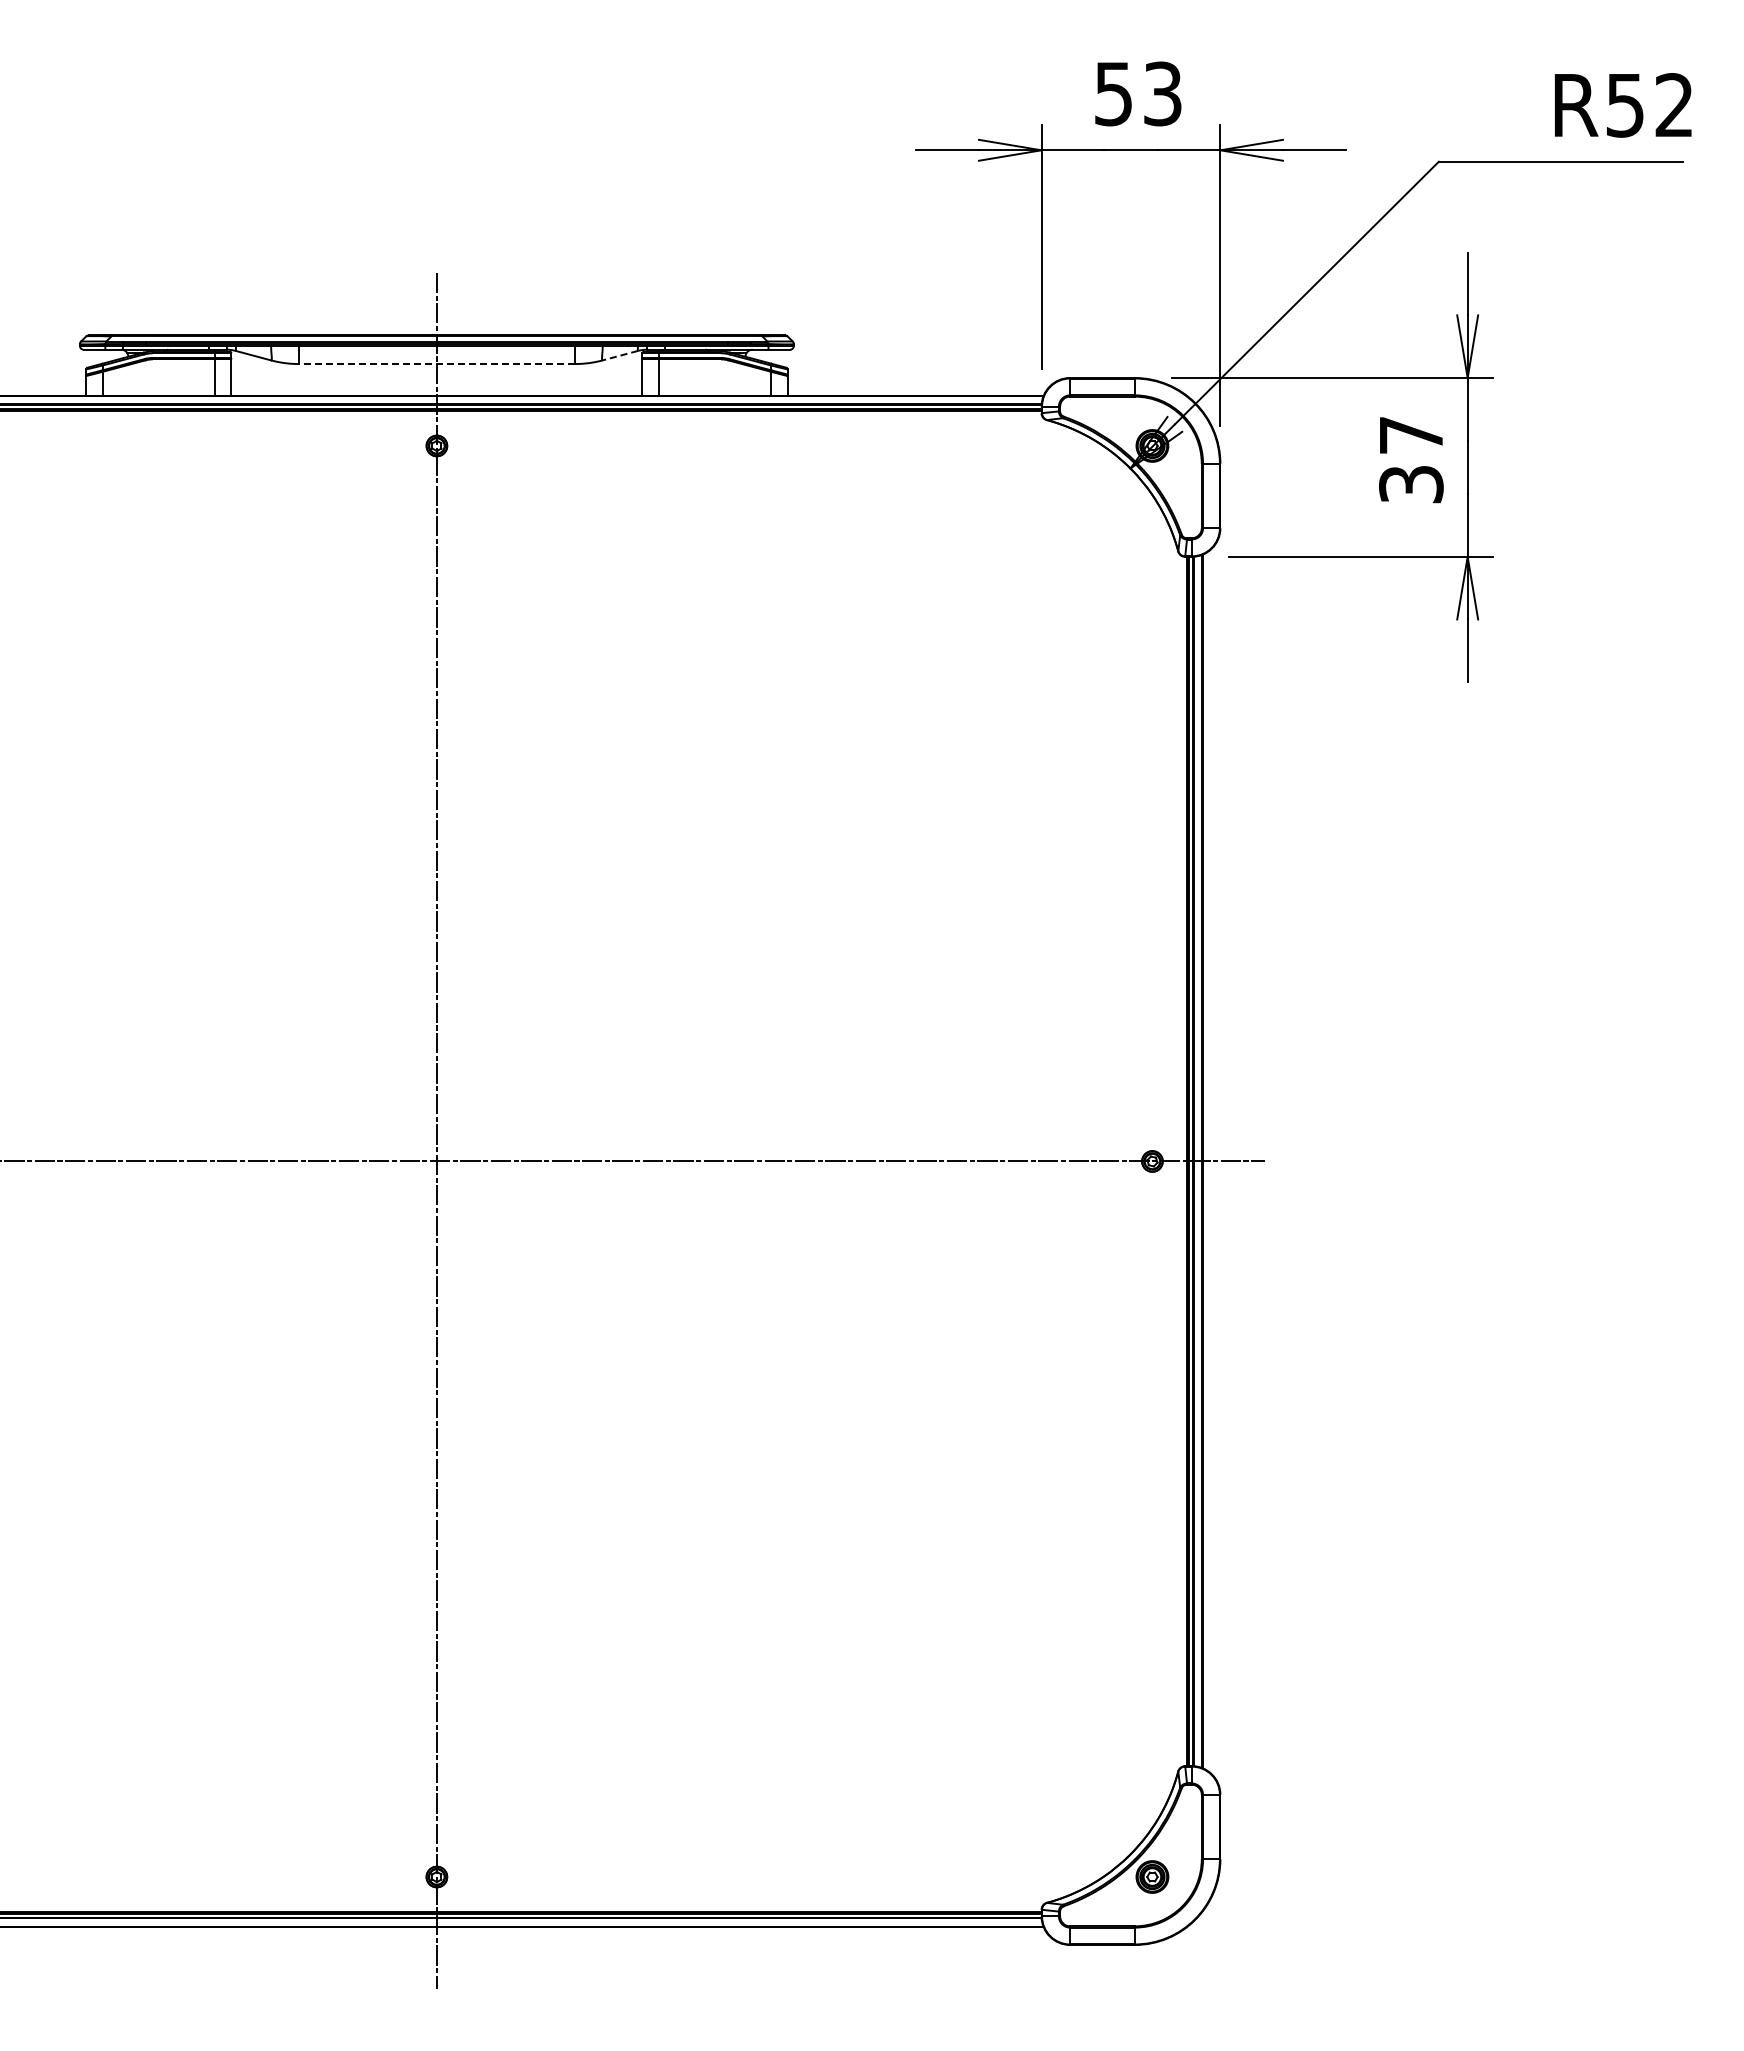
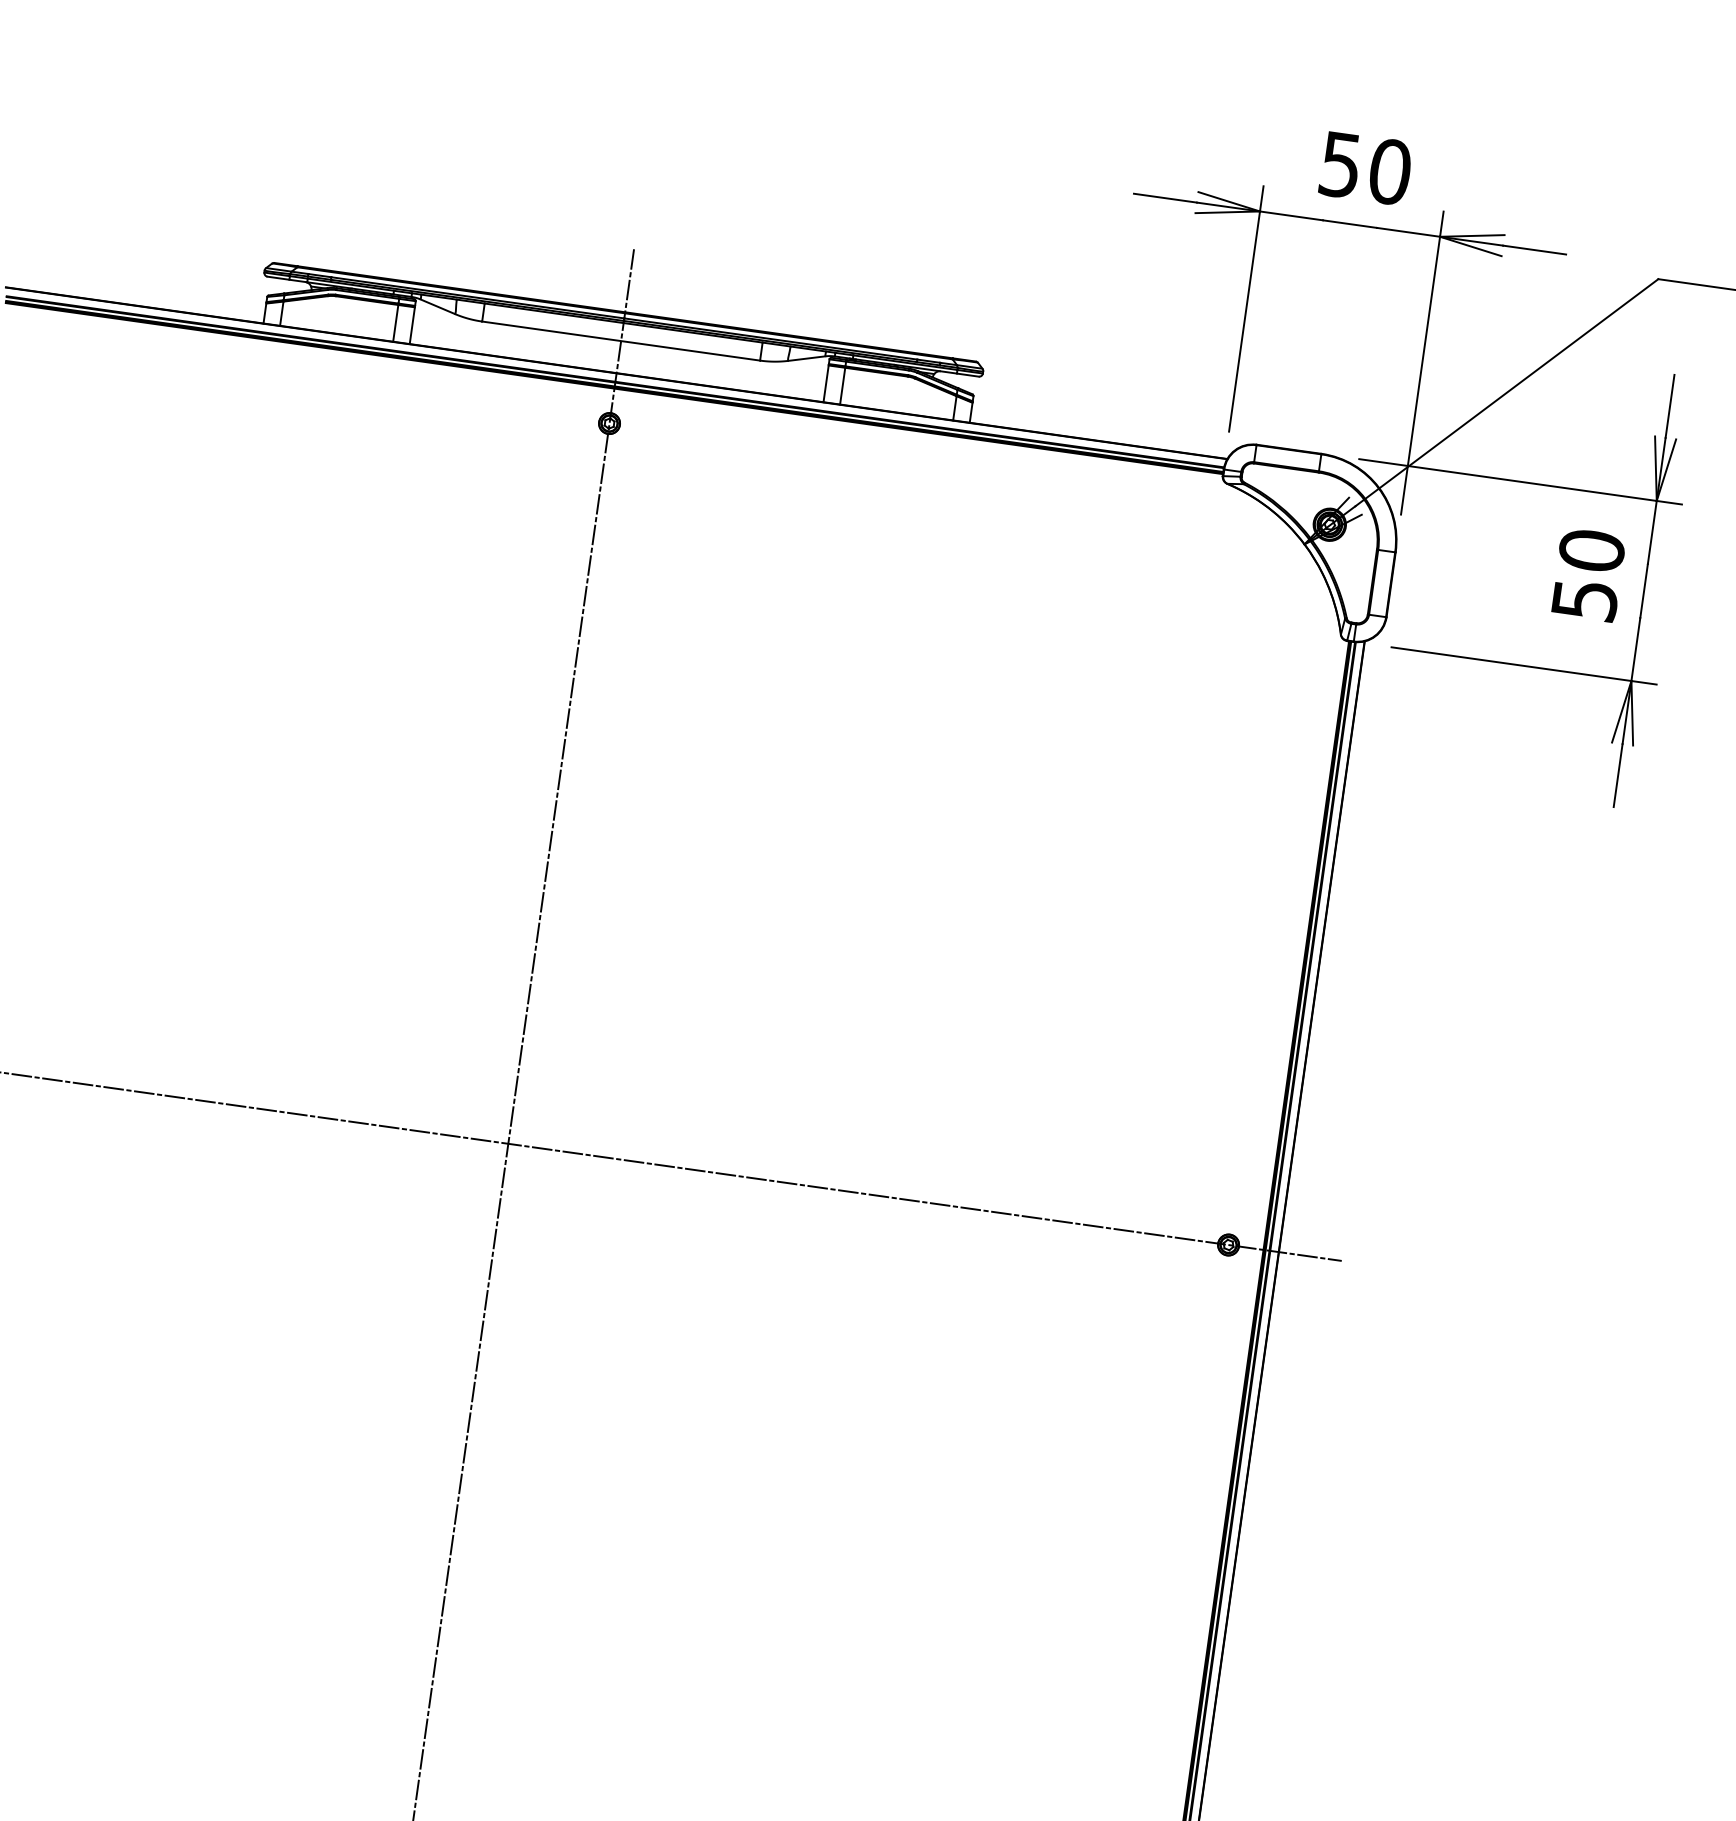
text: (1162, 93) -> (1389, 171), 53 -> 50
line: (619, 355) -> (806, 358), dashed -> solid
line: (436, 364) -> (620, 341), dashed -> solid
text: (1411, 458) -> (1588, 574), 37 -> 50

